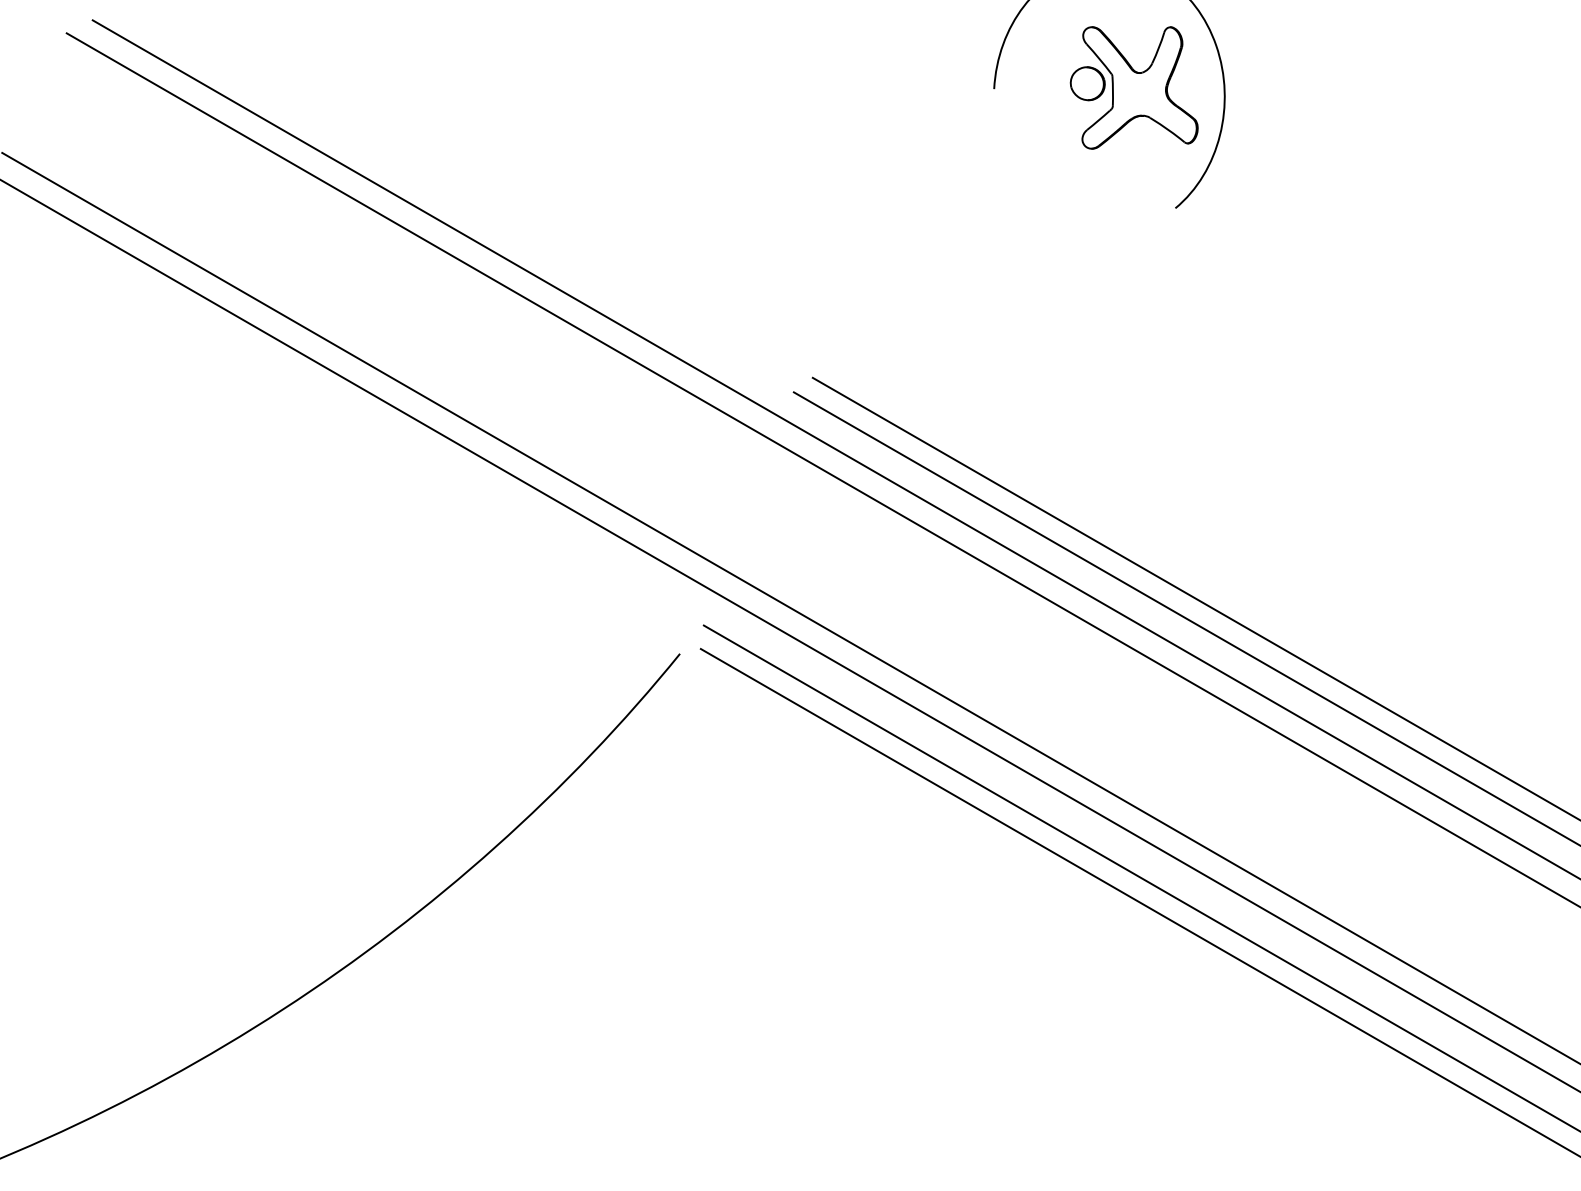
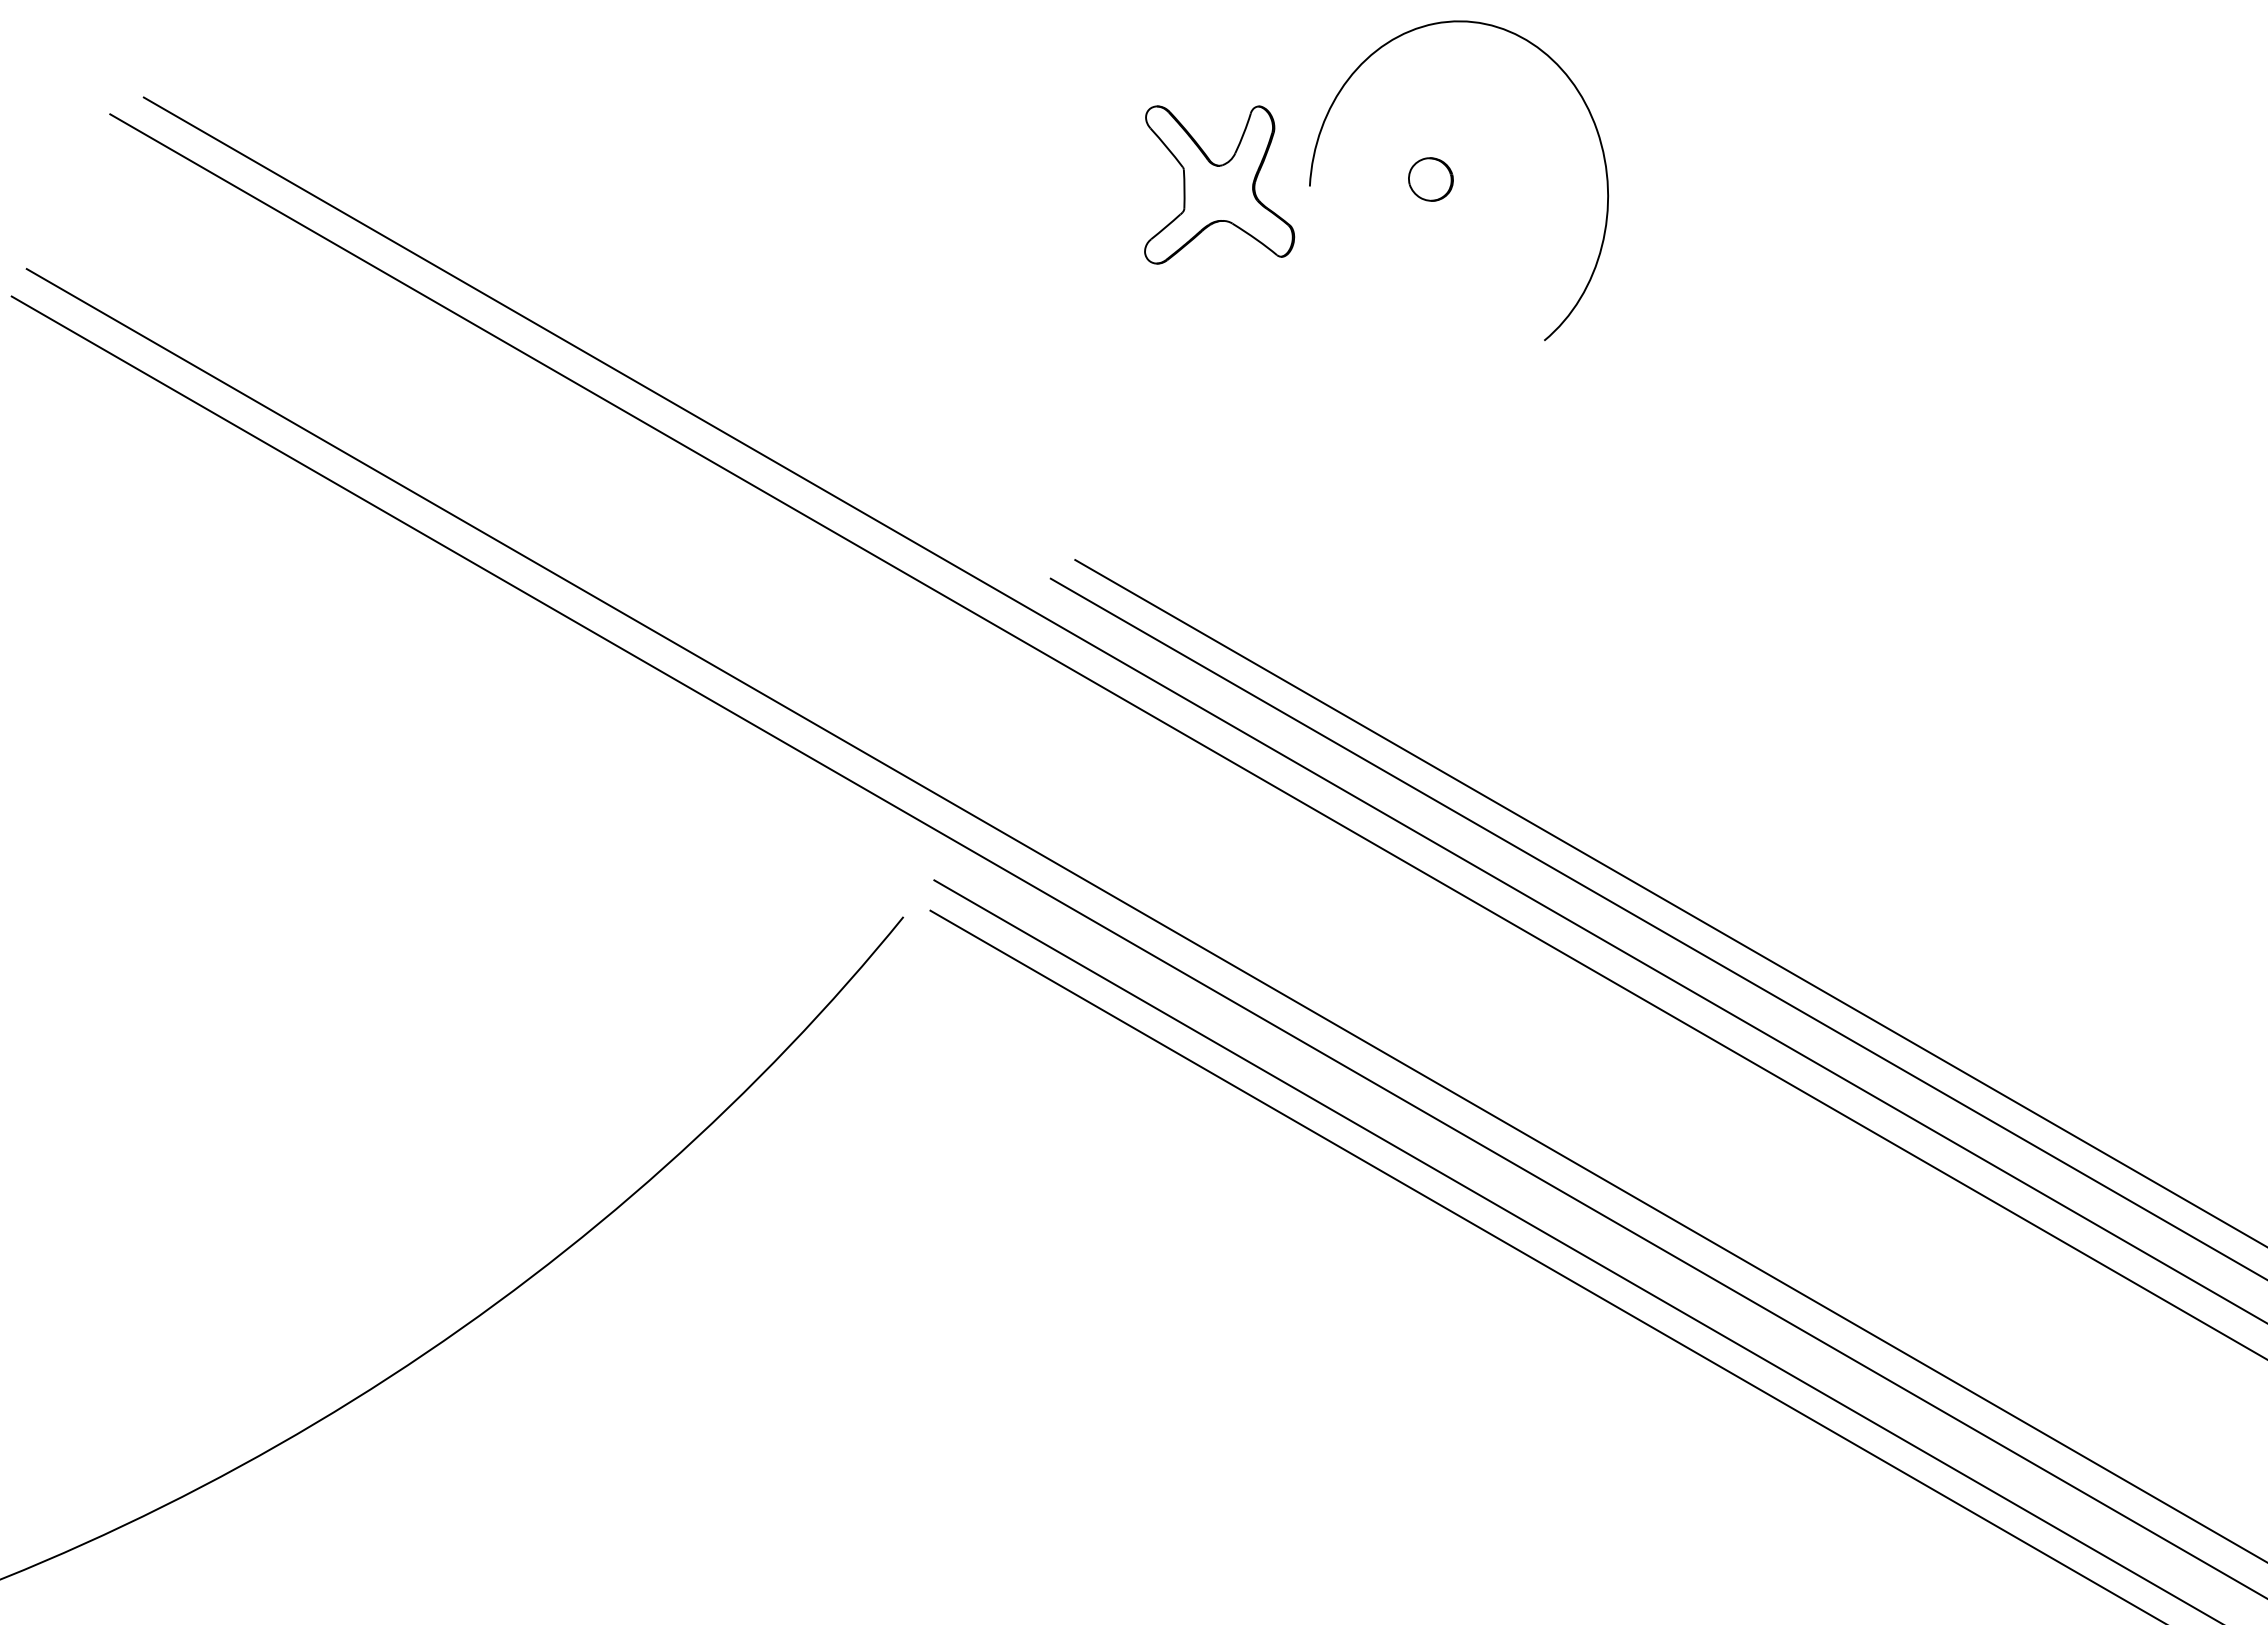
part: (1140, 87) -> (1219, 184), moved

